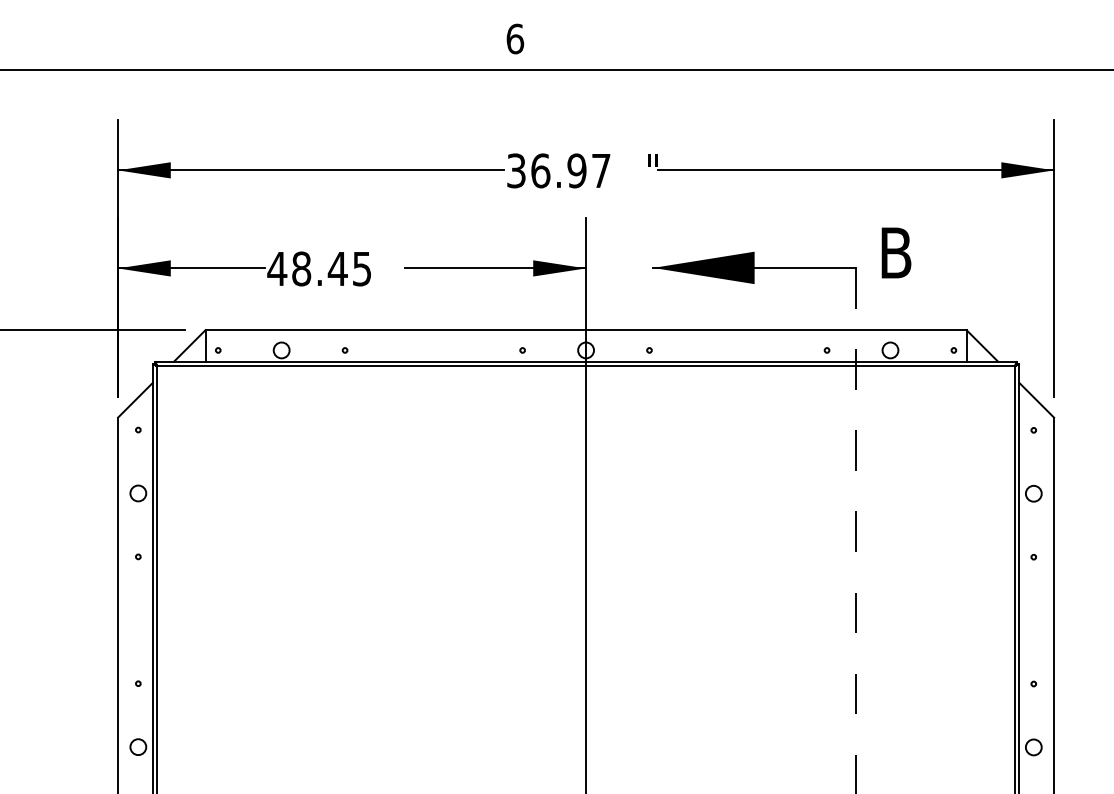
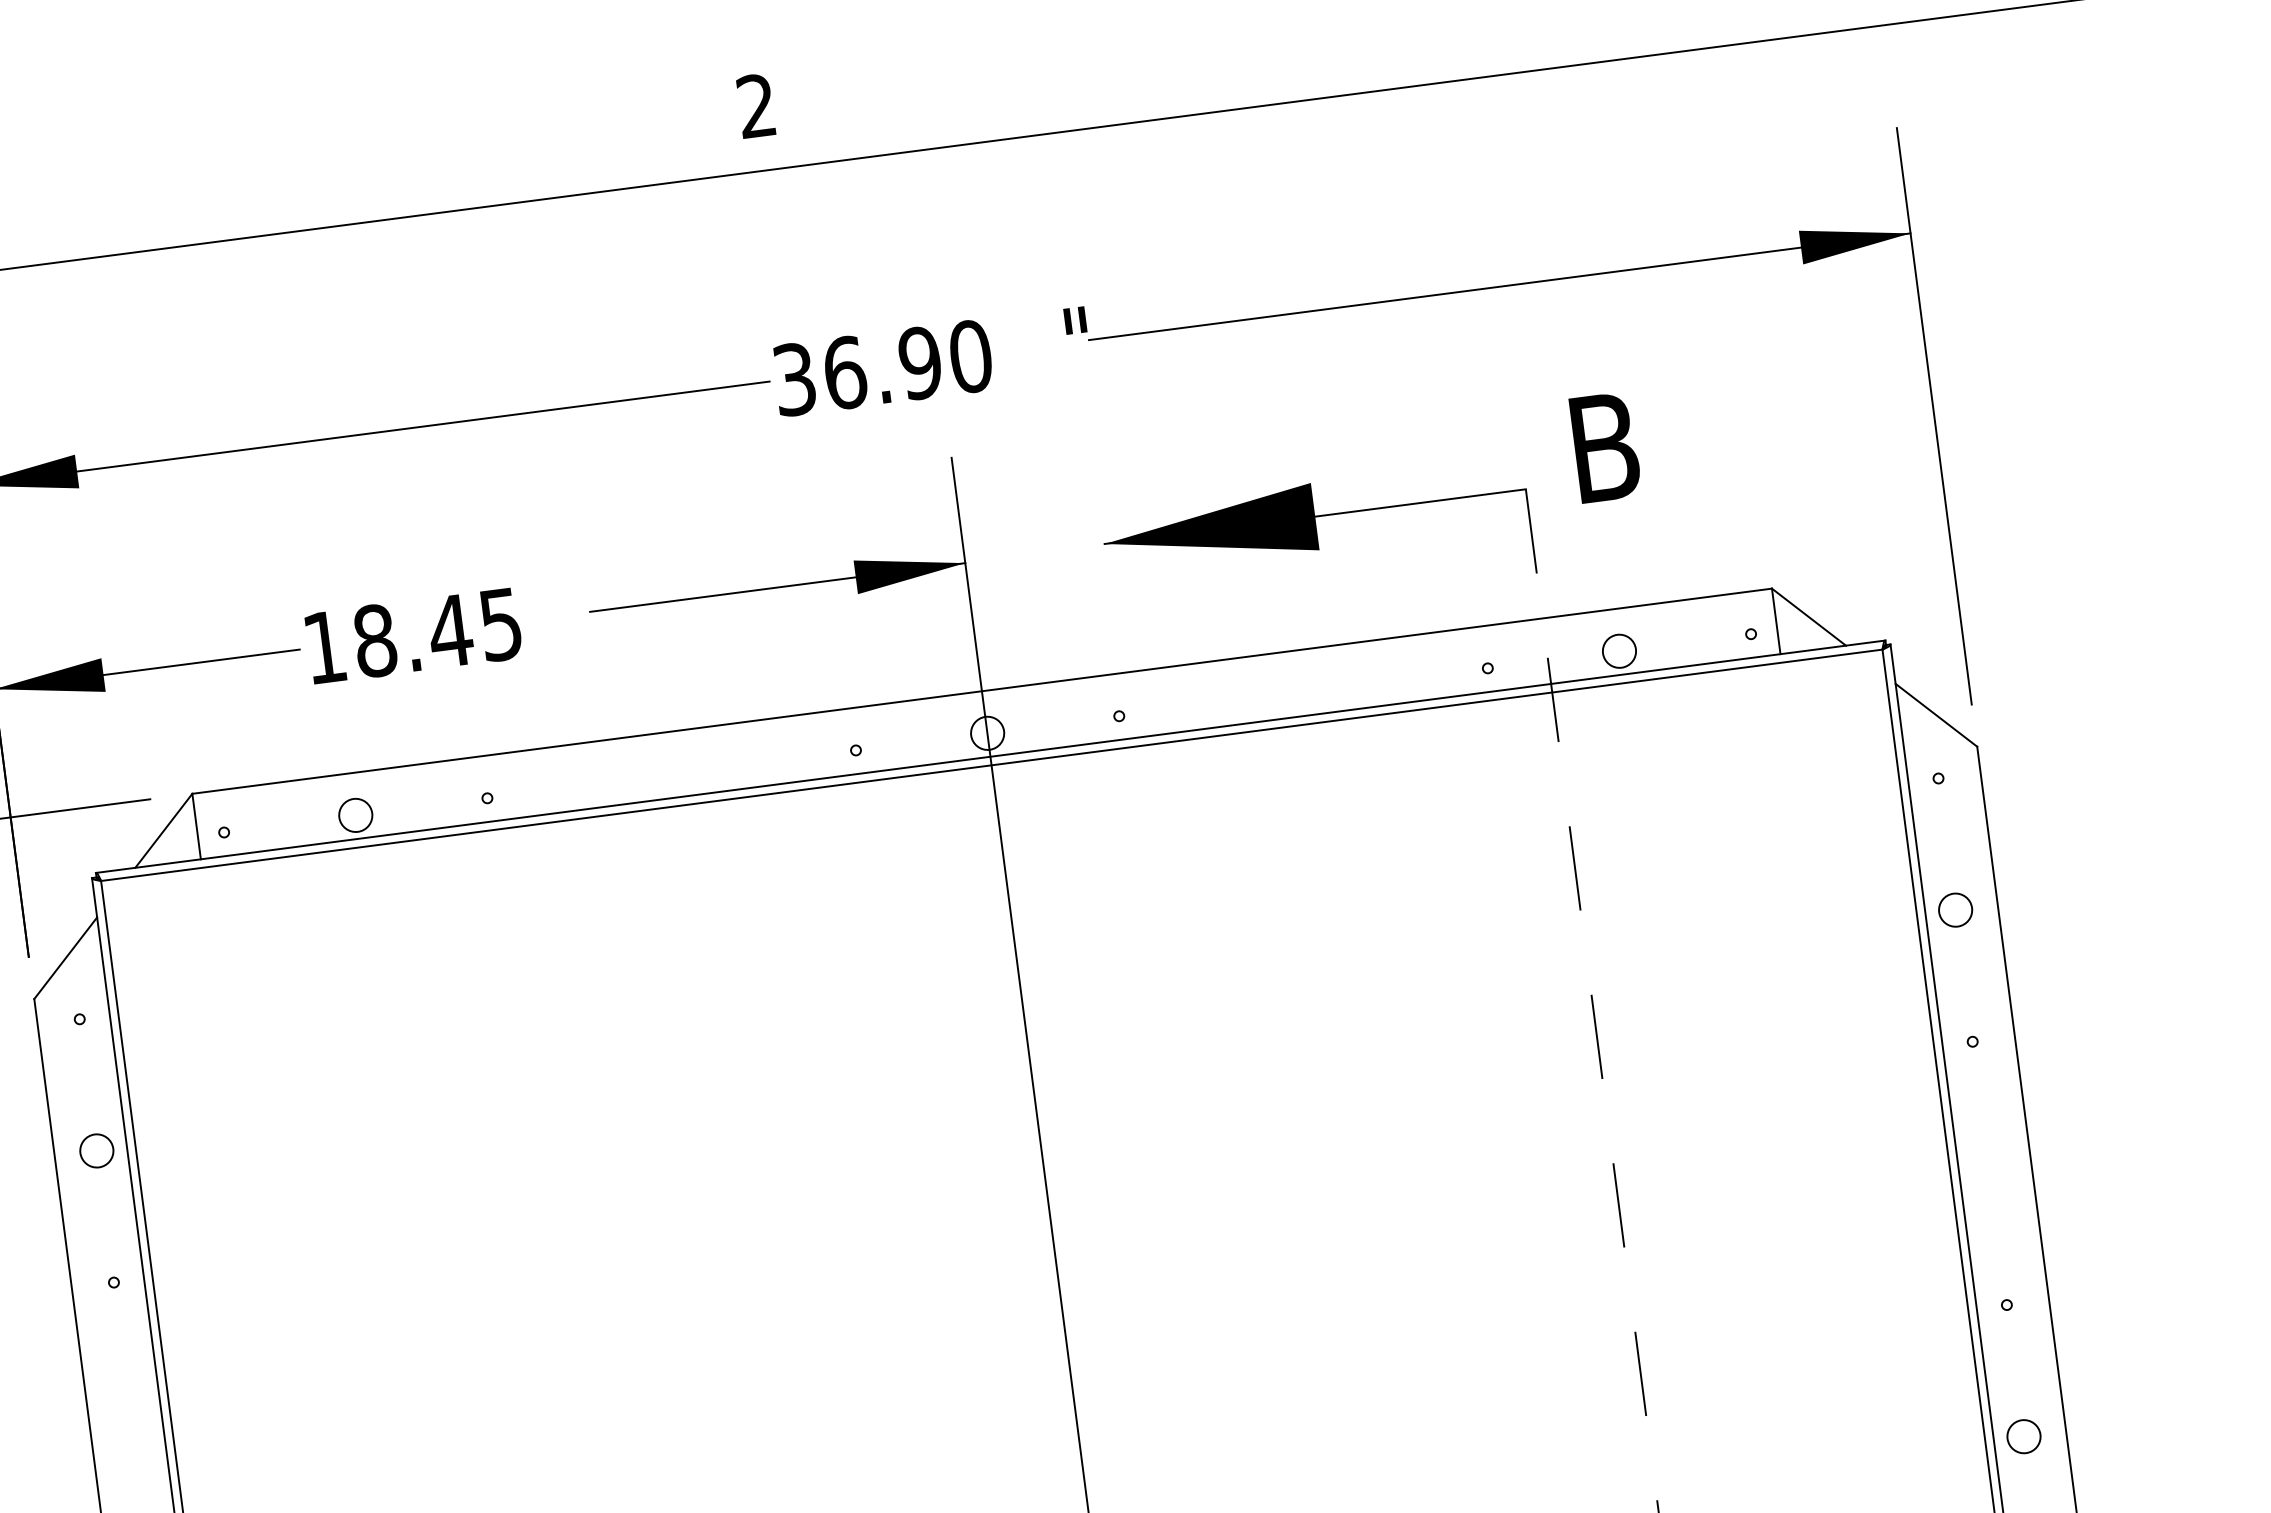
text: (515, 38) -> (757, 104), 6 -> 2
text: (600, 170) -> (969, 355), 36.97 -> 36.90
text: (277, 268) -> (325, 646), 48.45 -> 18.45

